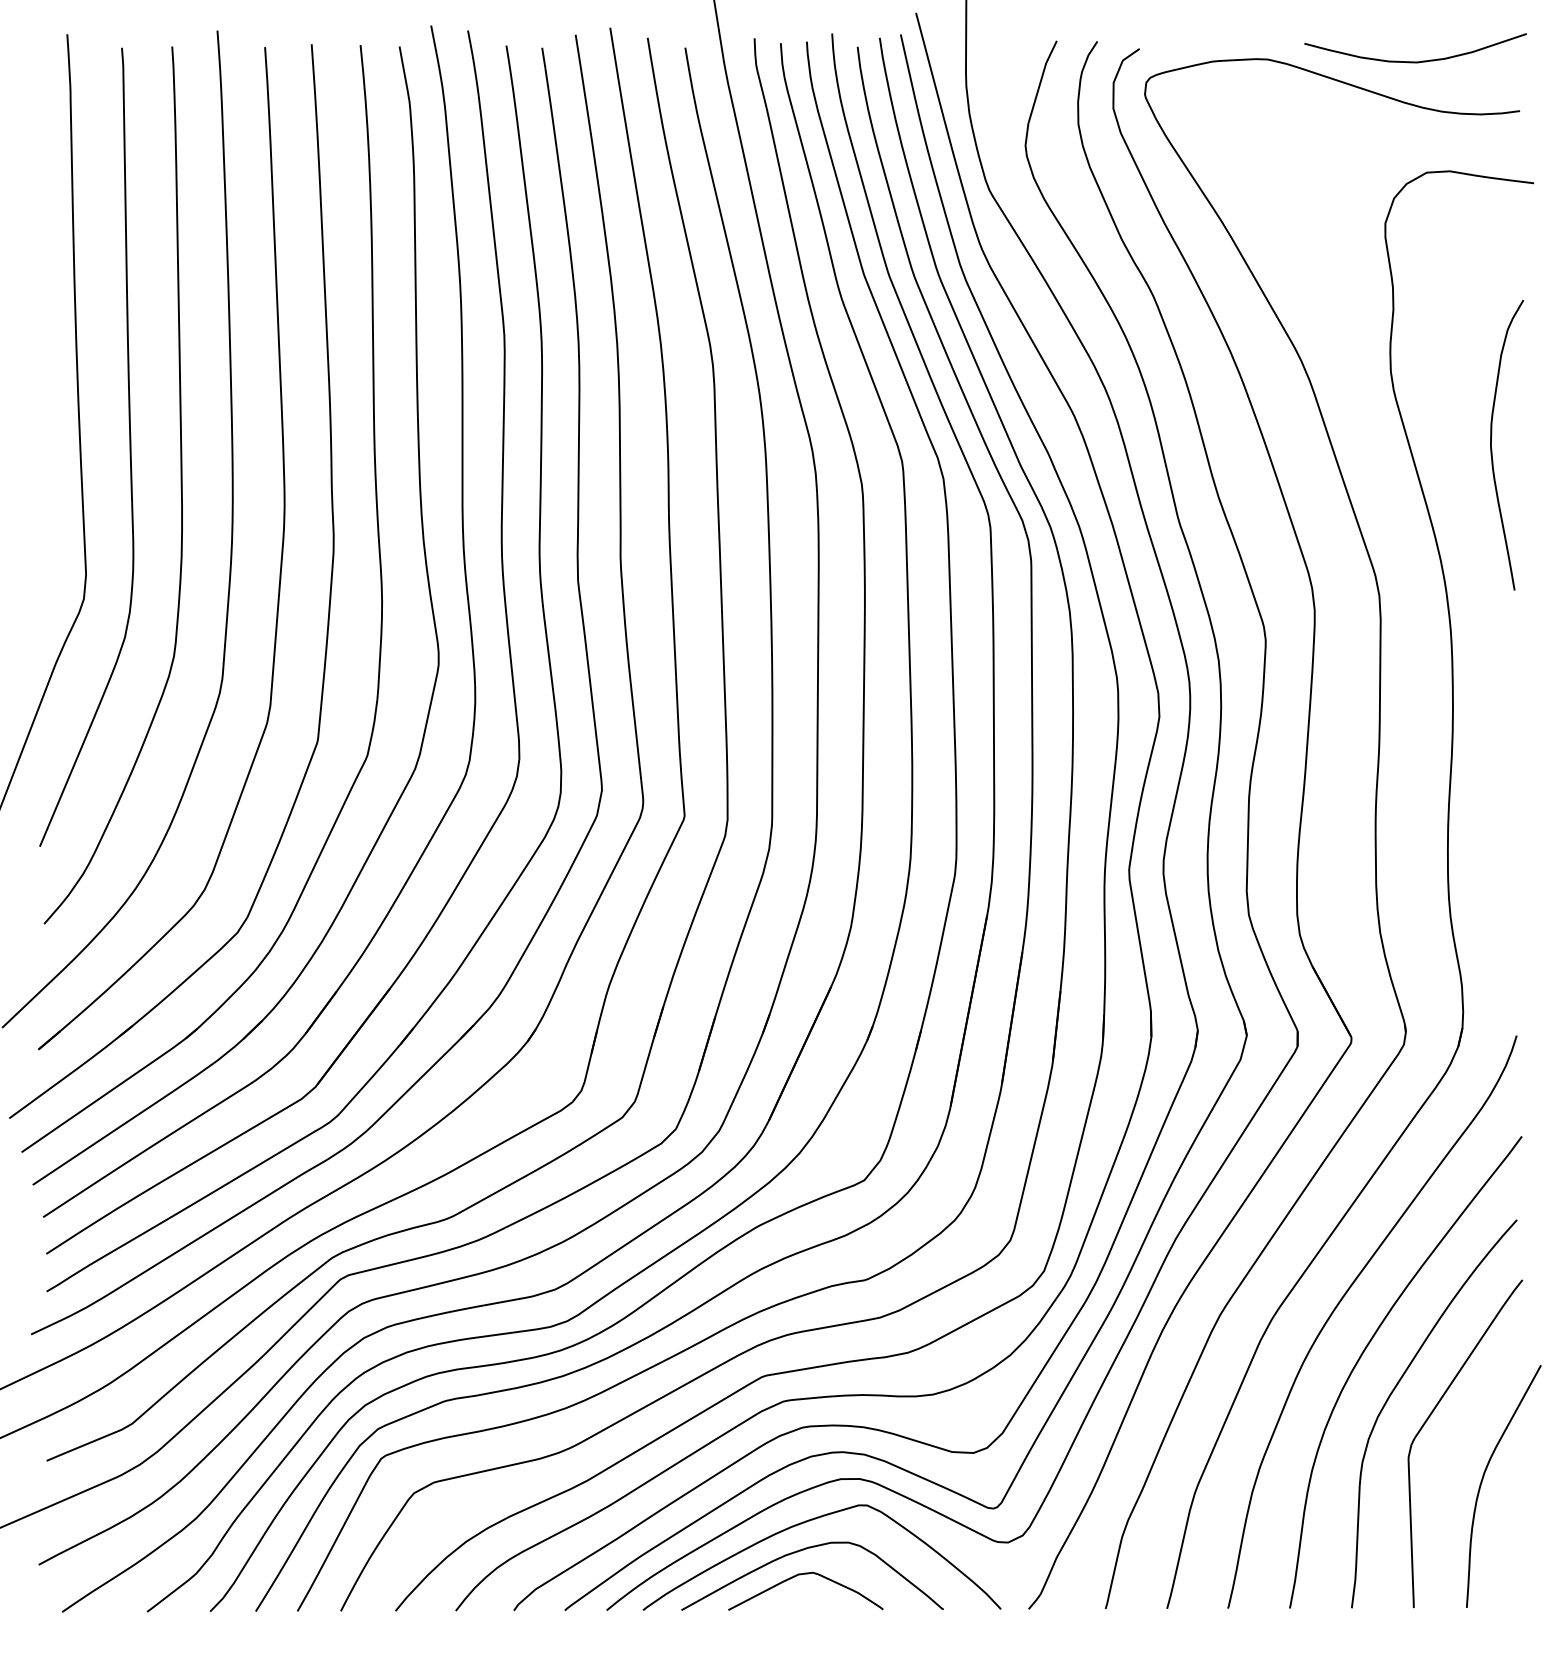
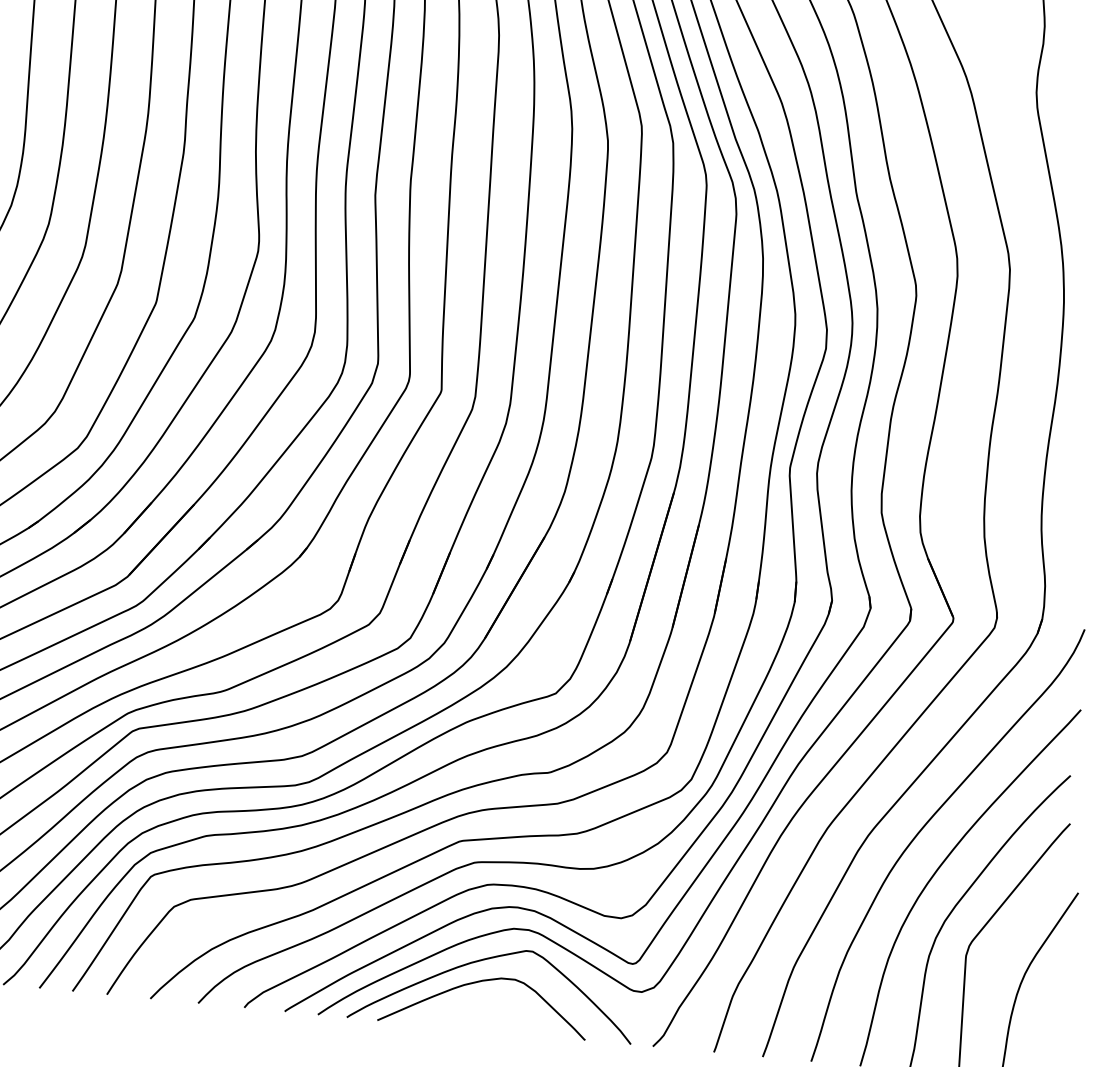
curve: (800, 1575) -> (474, 1002), removed

